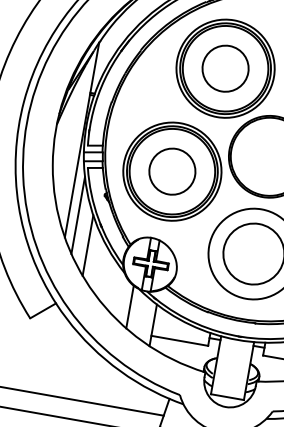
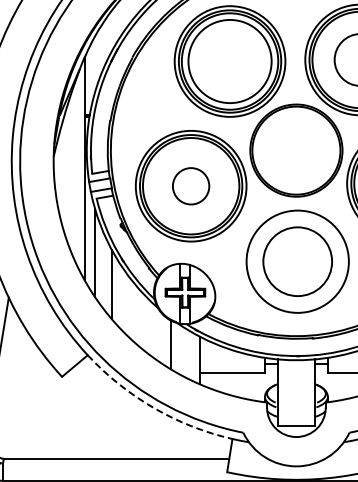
circle: (225, 68) -> (230, 61), size x1.6
circle: (171, 171) -> (190, 186), size x0.7
arc: (105, 359) -> (153, 407), solid -> dashed

